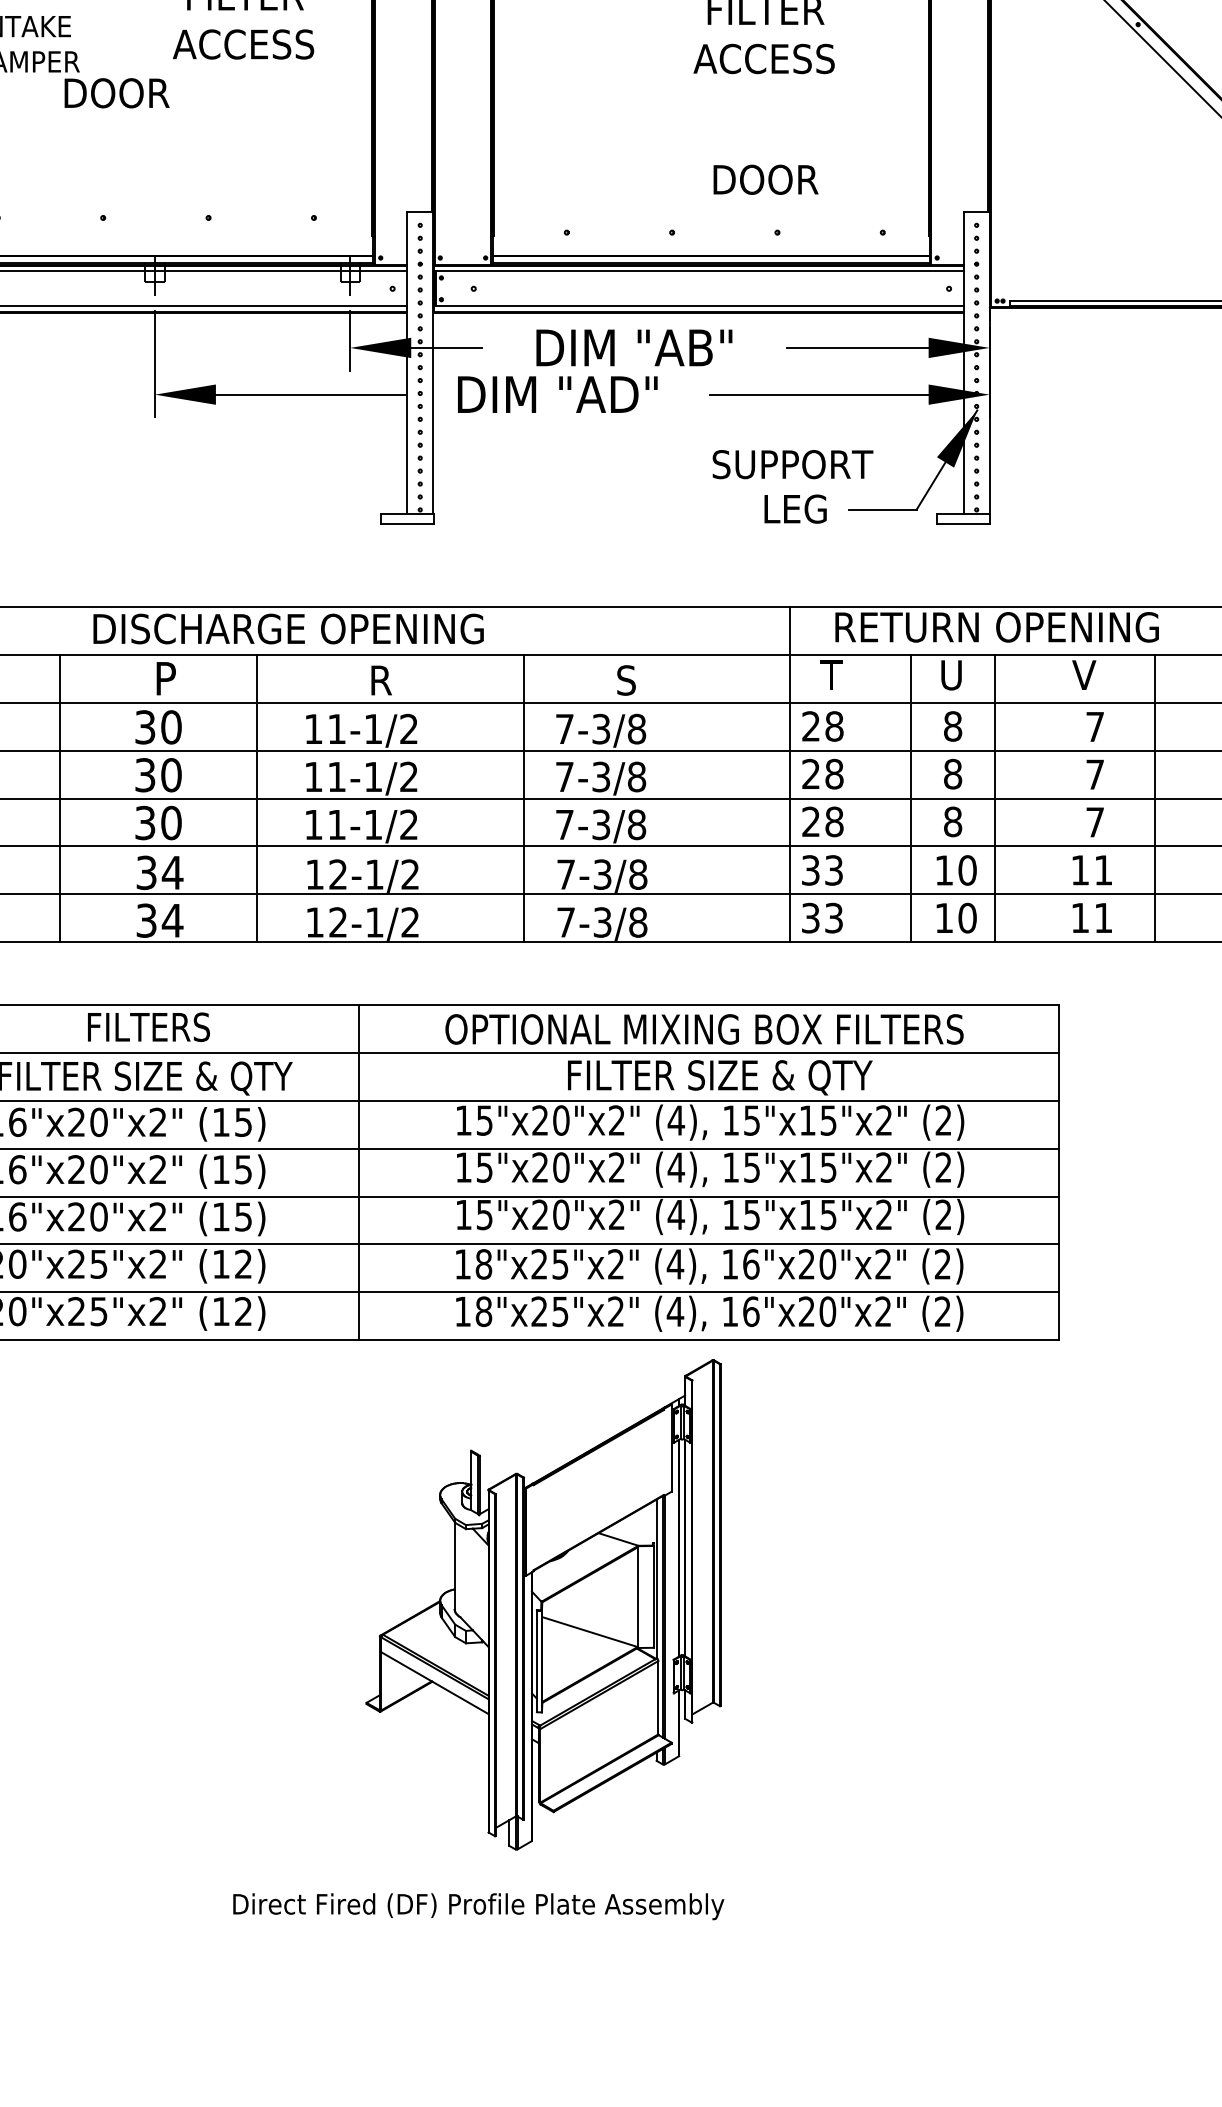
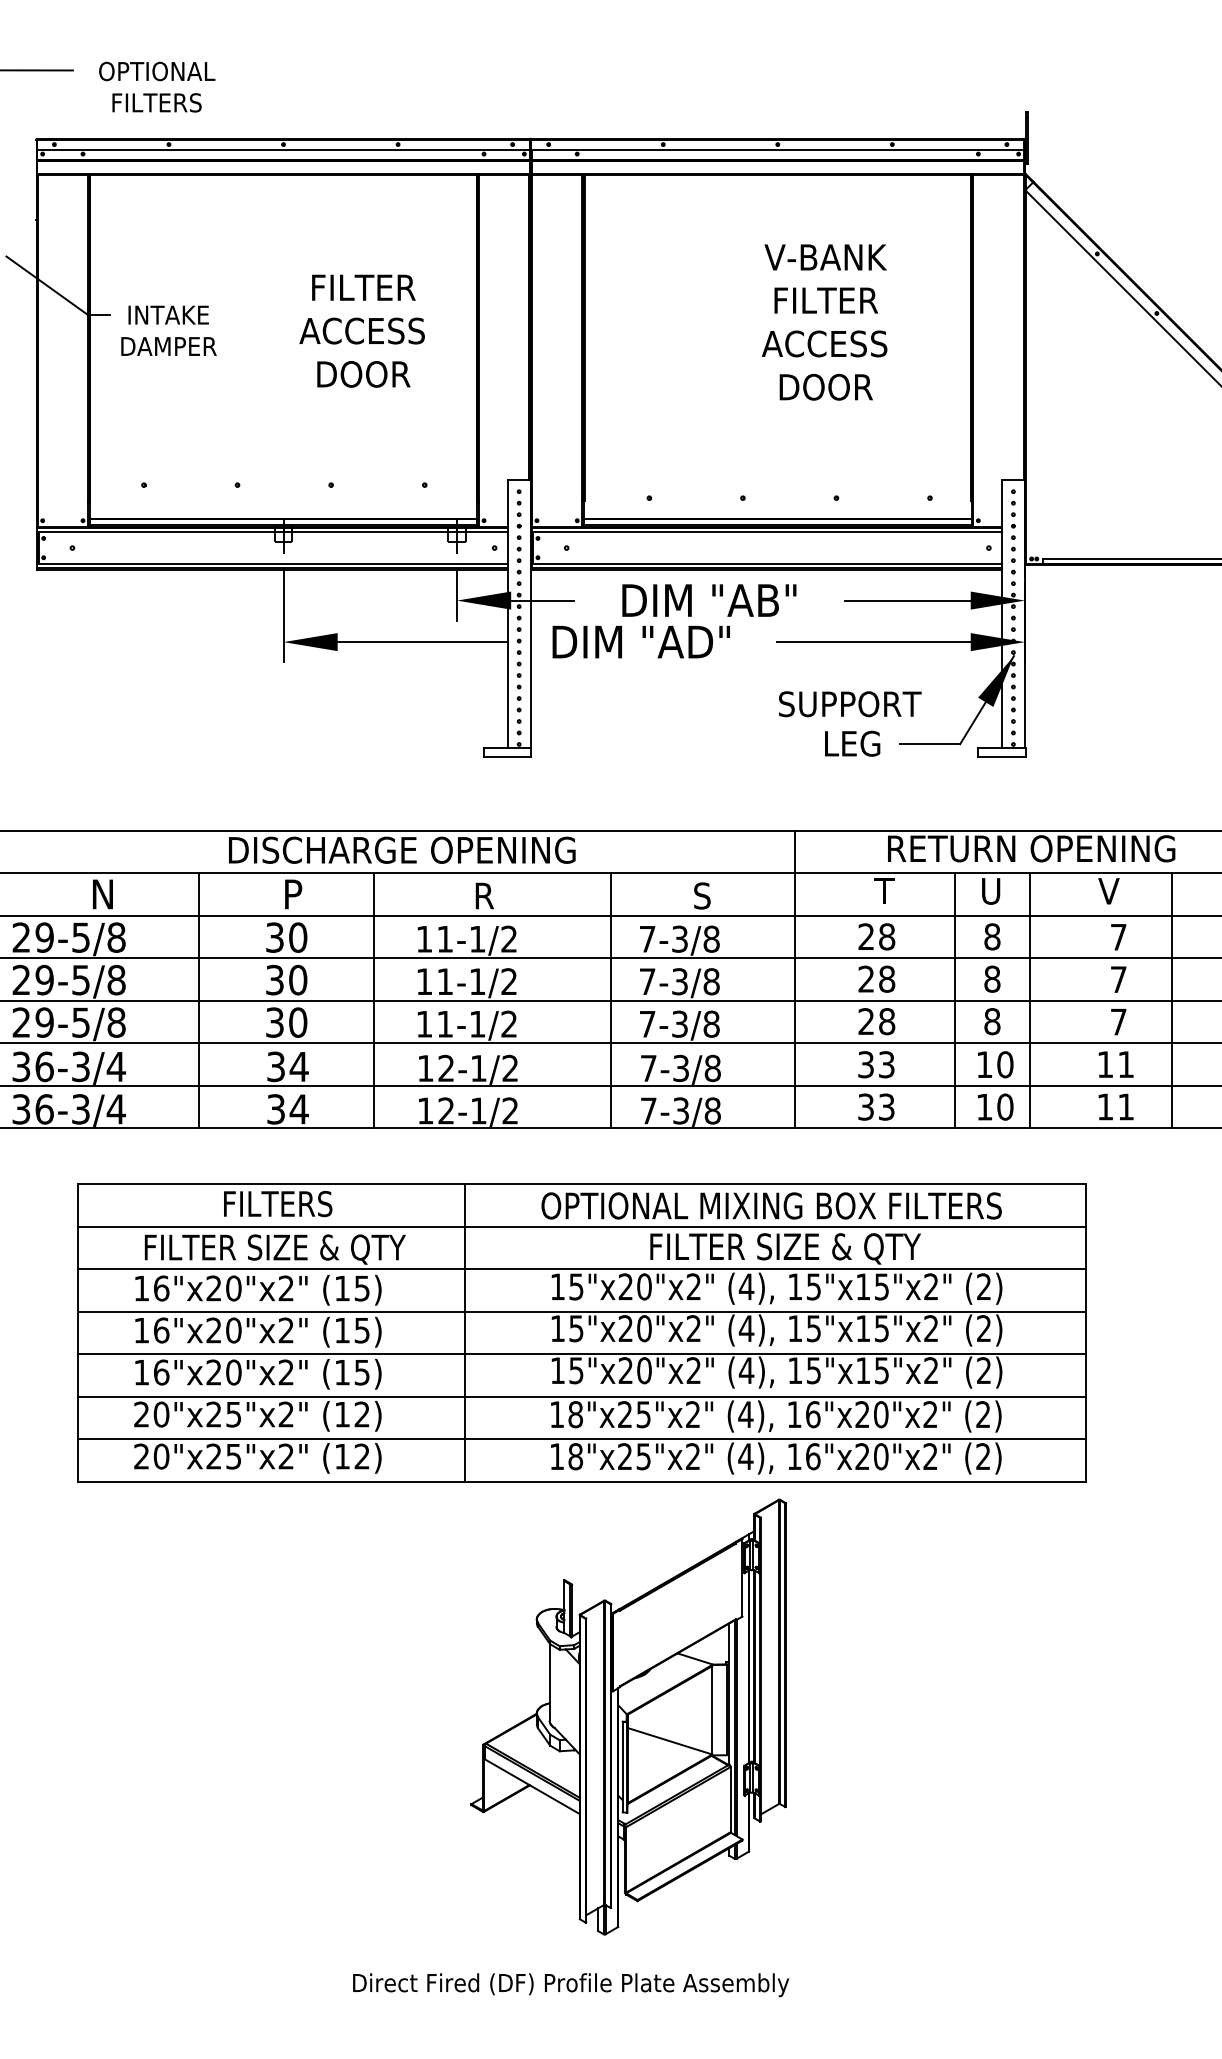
text: (116, 93) -> (363, 374), moved
text: (765, 178) -> (825, 386), moved
line: (789, 774) -> (794, 979), moved

